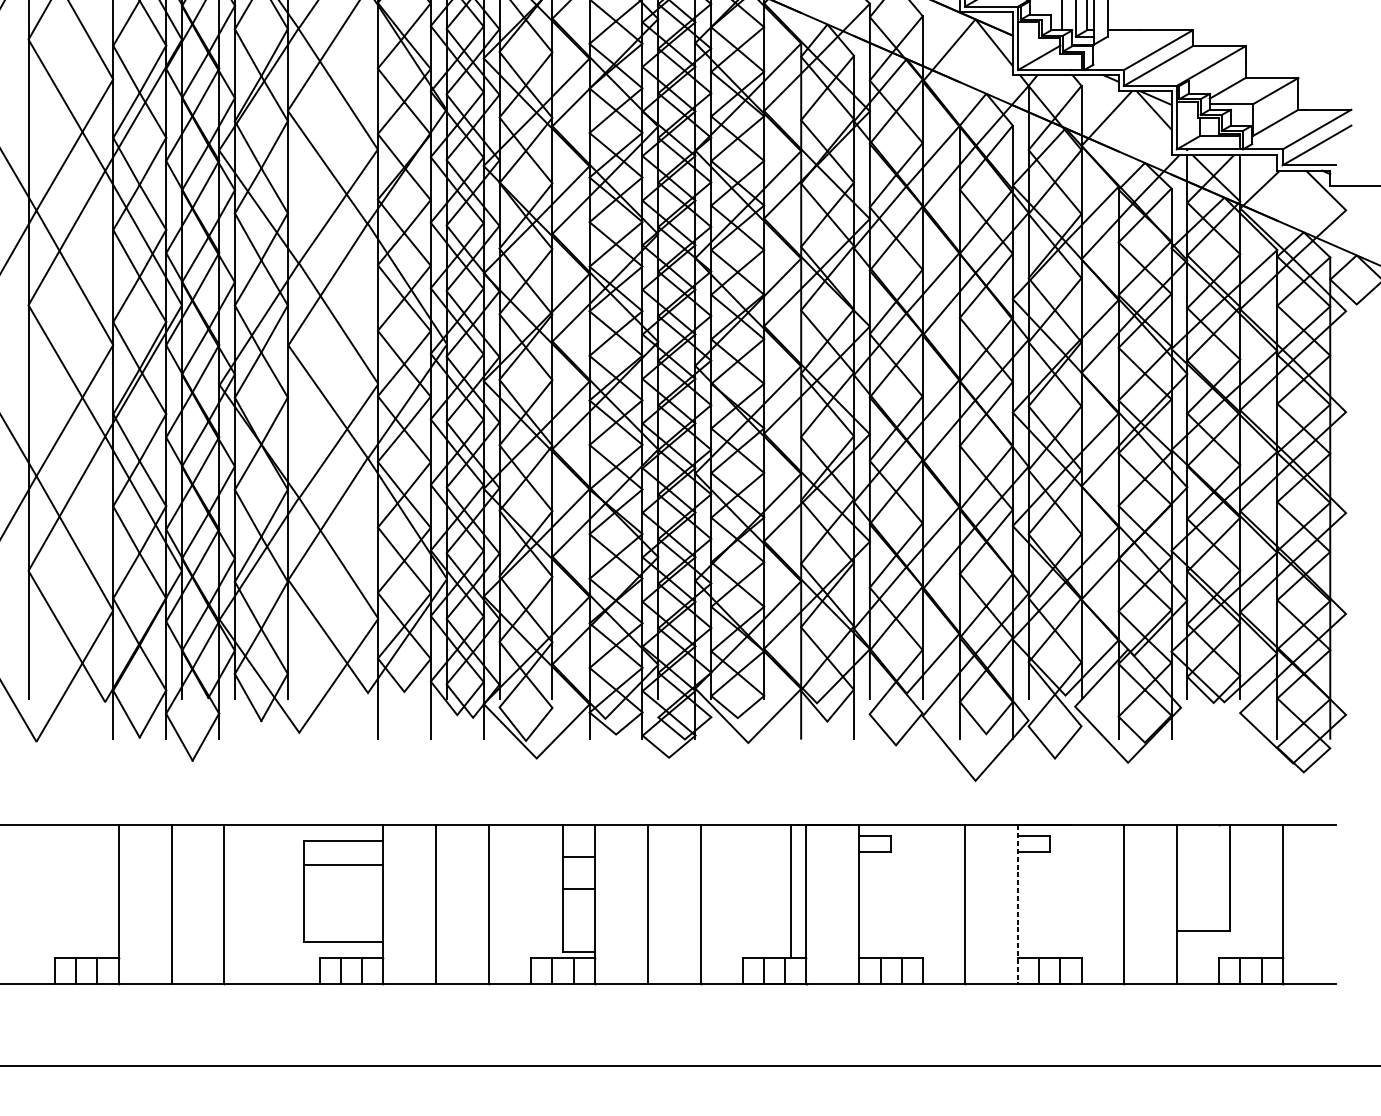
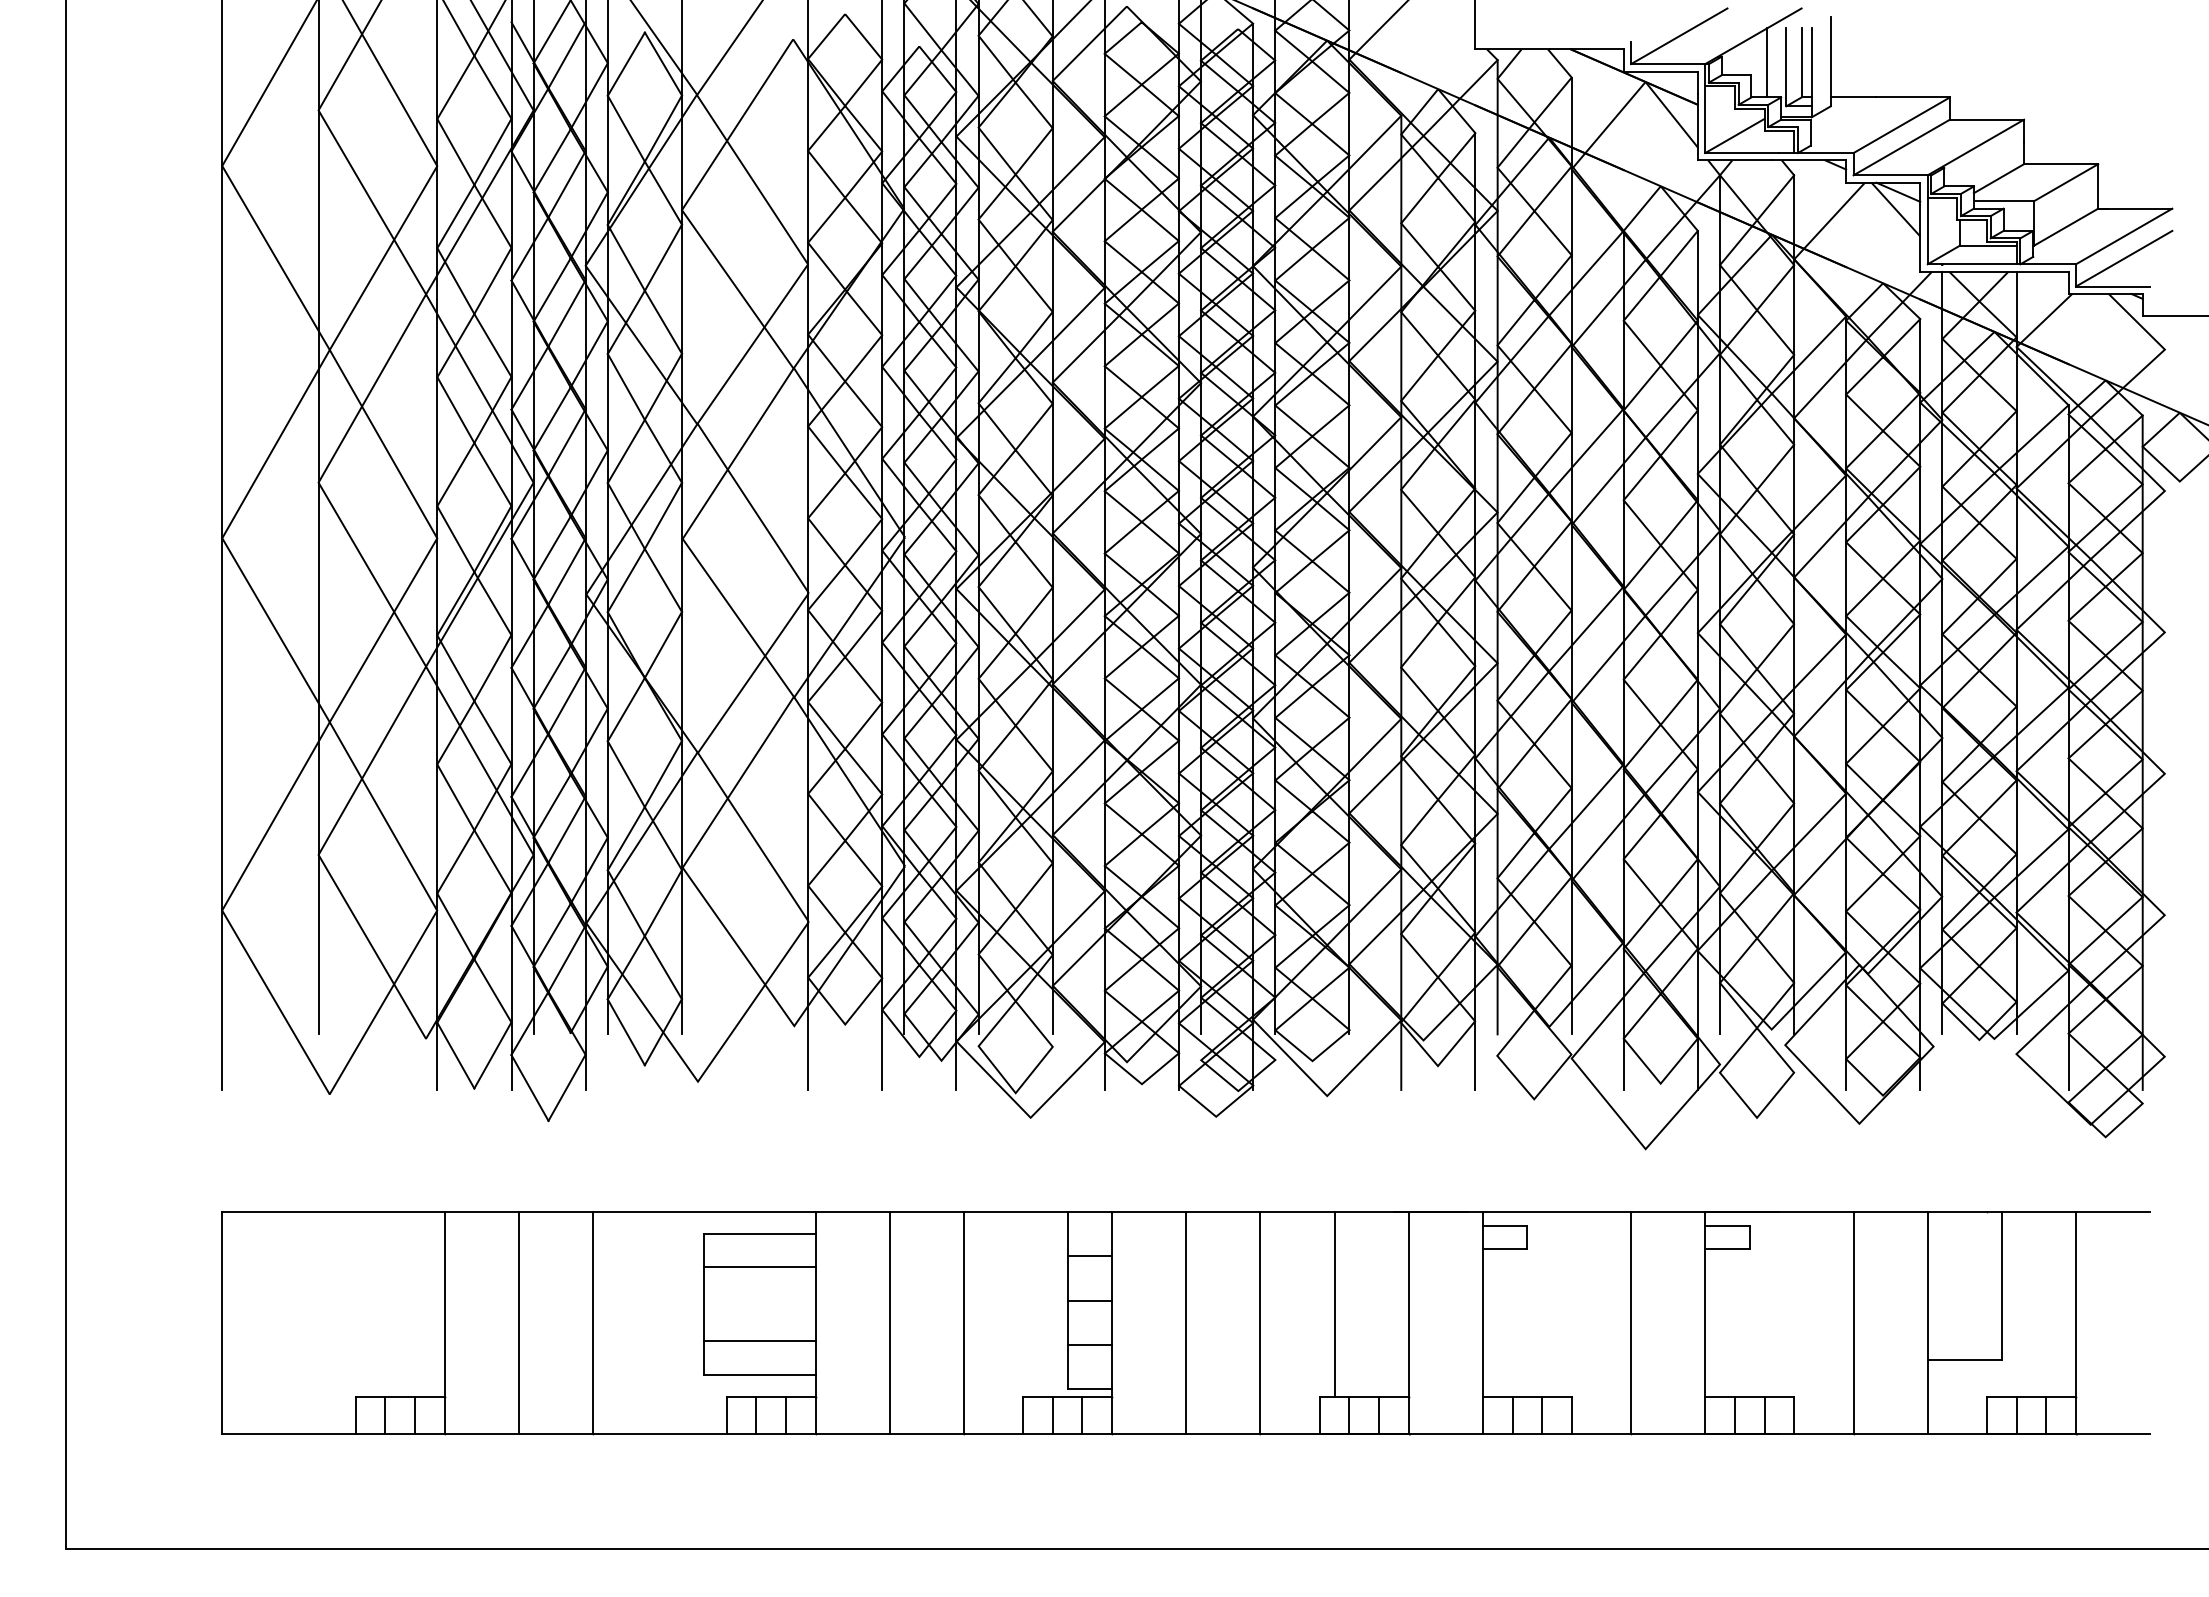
line: (790, 891) -> (1334, 1303), moved
line: (1018, 905) -> (1705, 1323), dashed -> solid
line: (343, 918) -> (759, 1341), added
line: (578, 920) -> (1089, 1344), added

